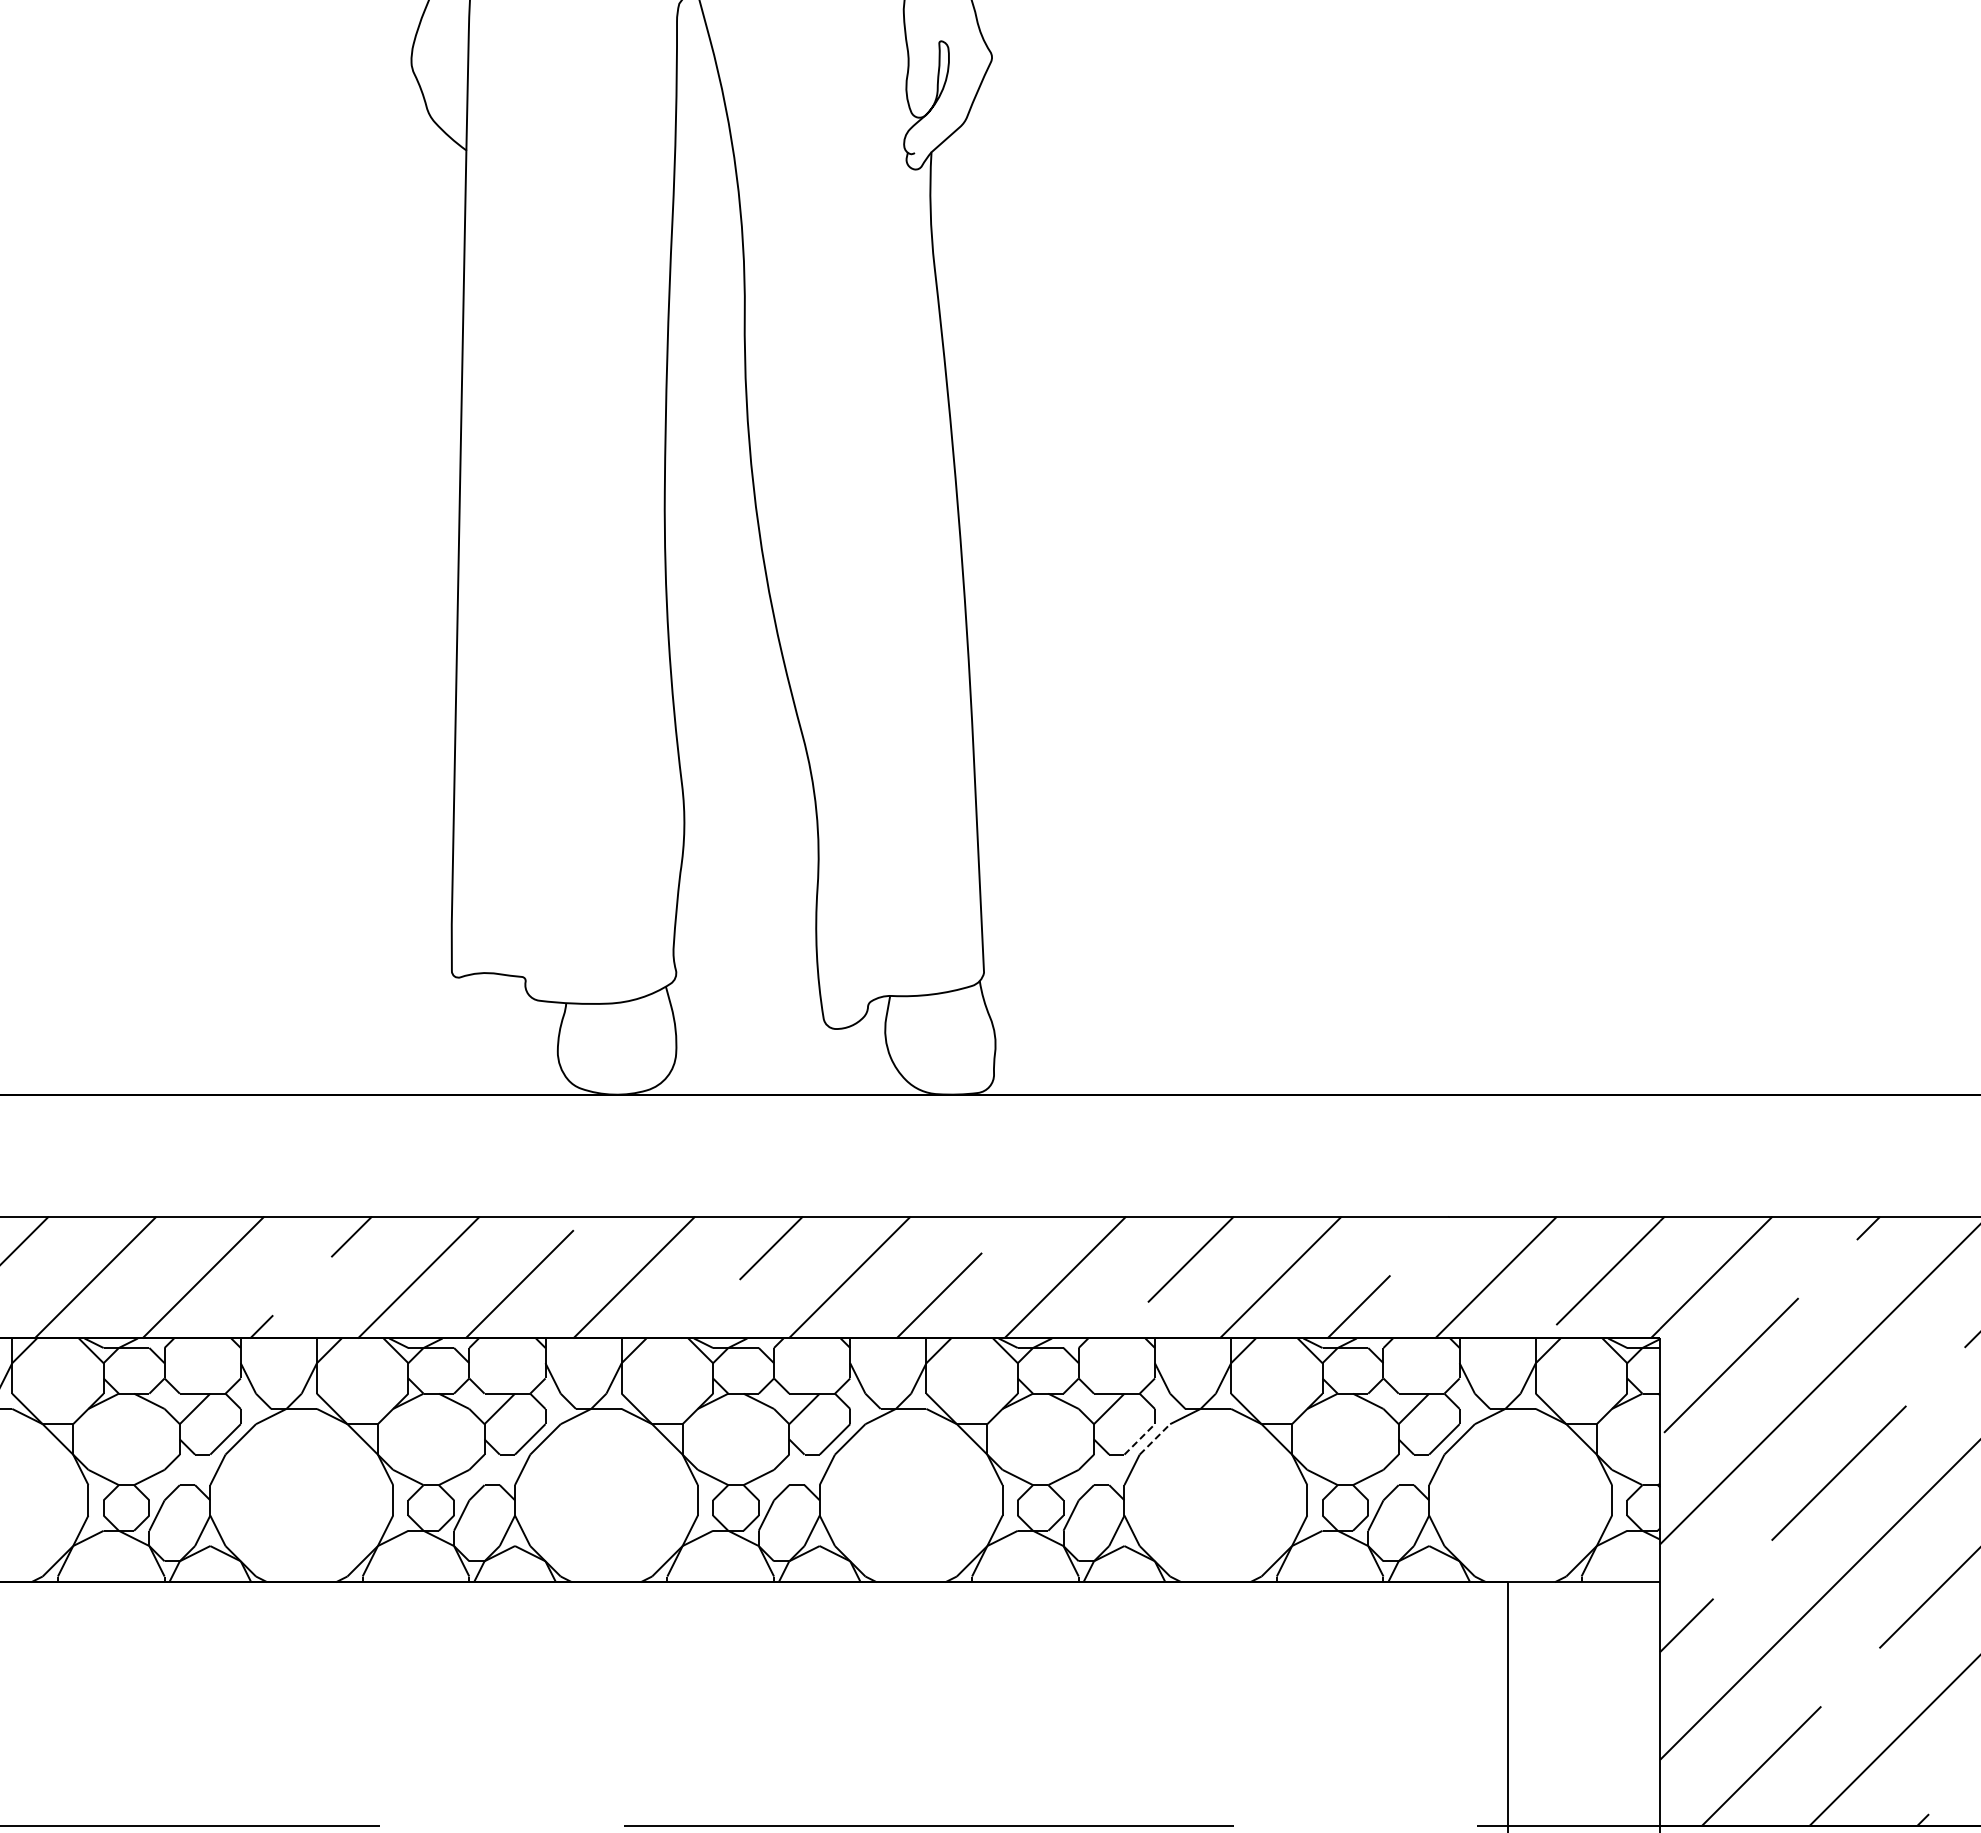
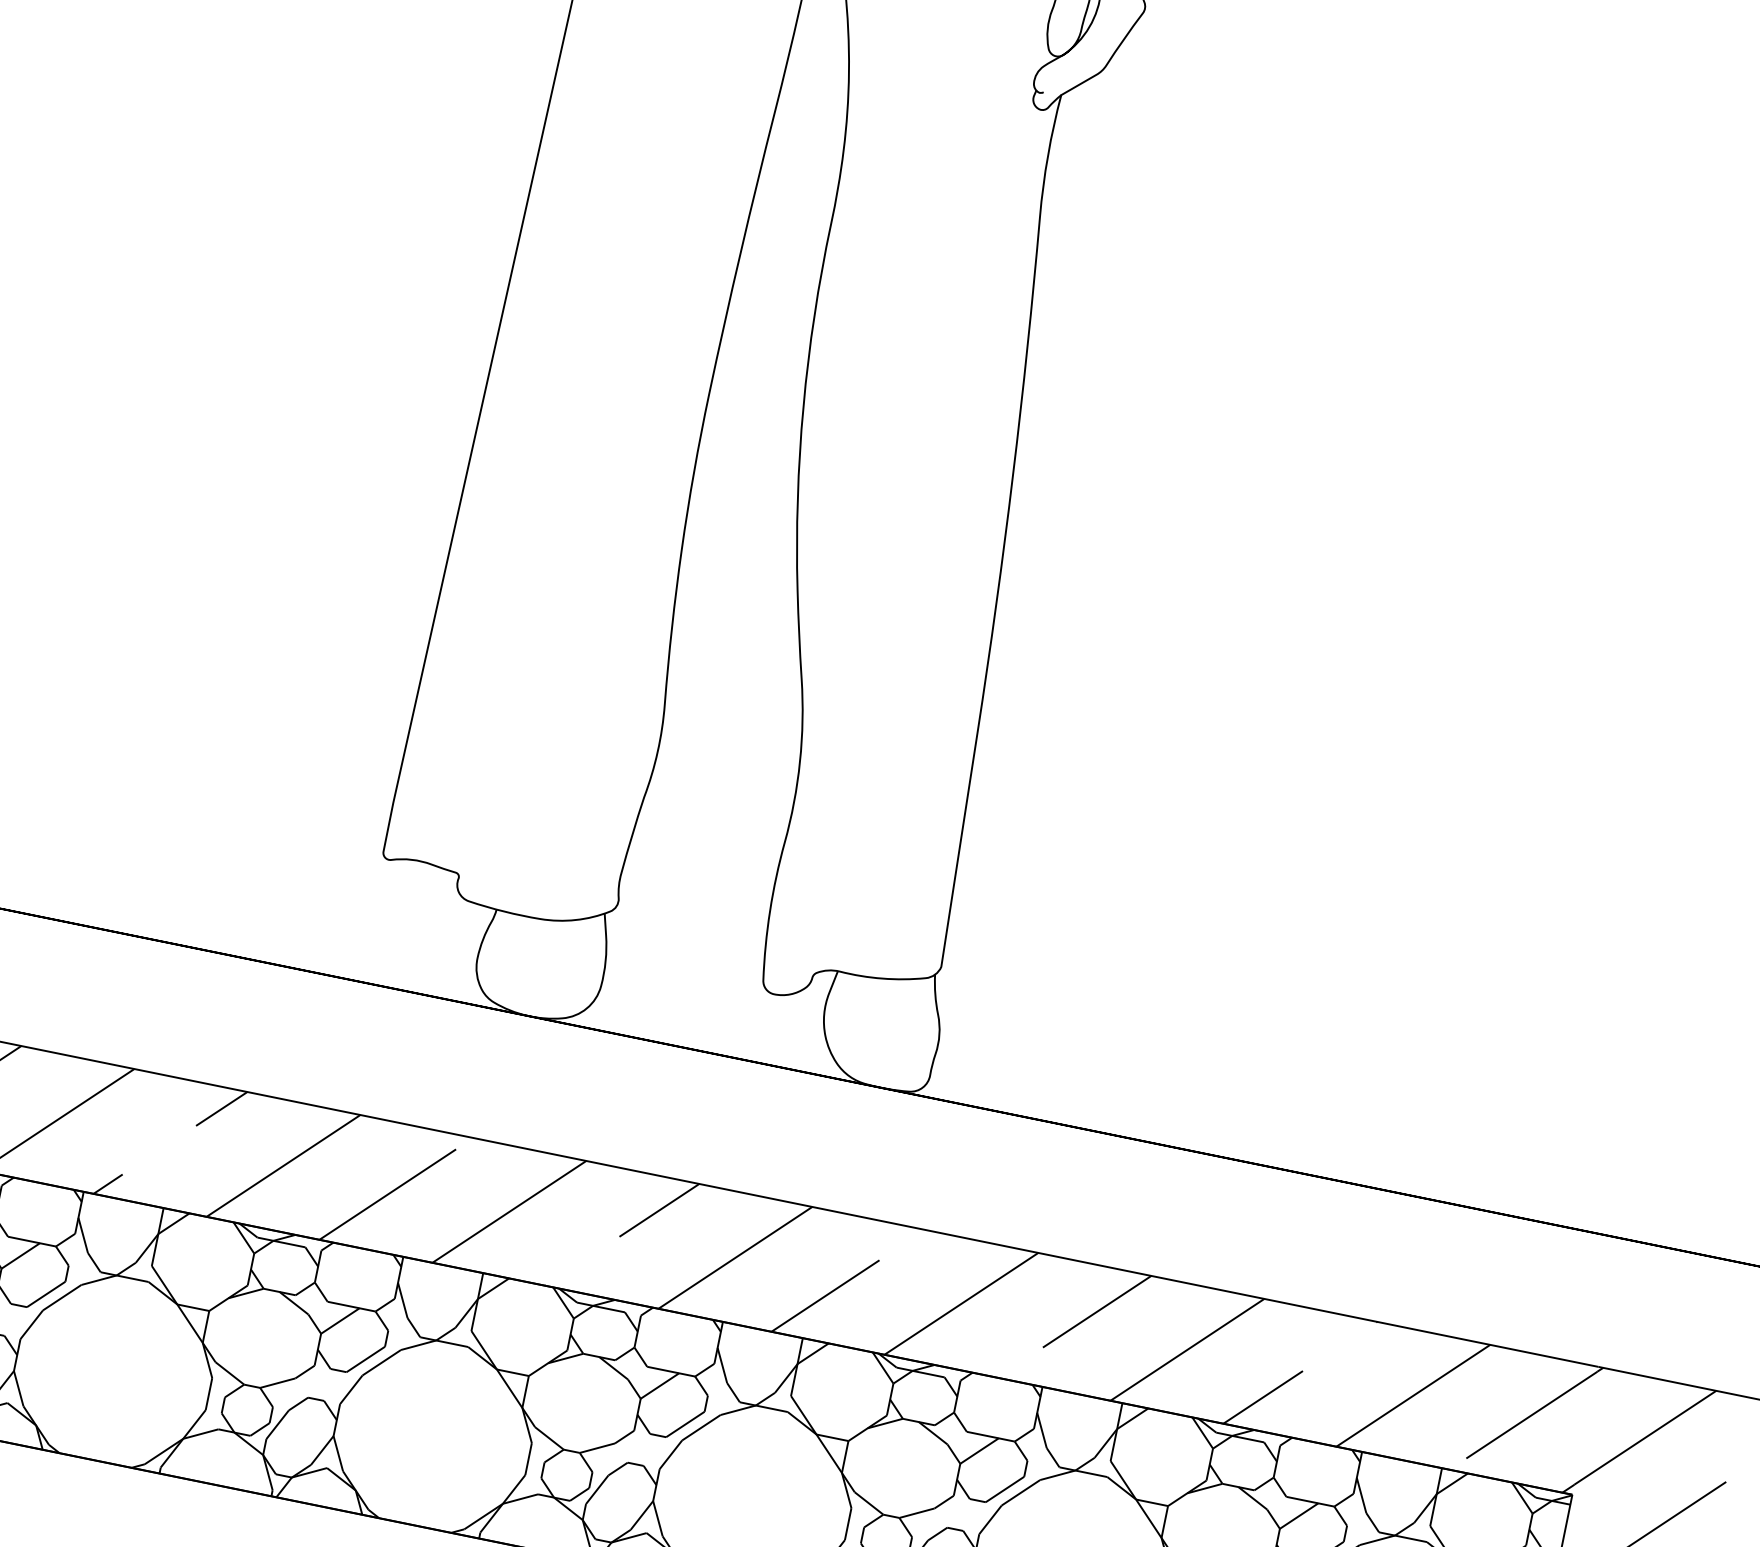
line: (1139, 1439) -> (1004, 1489), dashed -> solid
line: (1154, 1439) -> (1020, 1492), dashed -> solid

